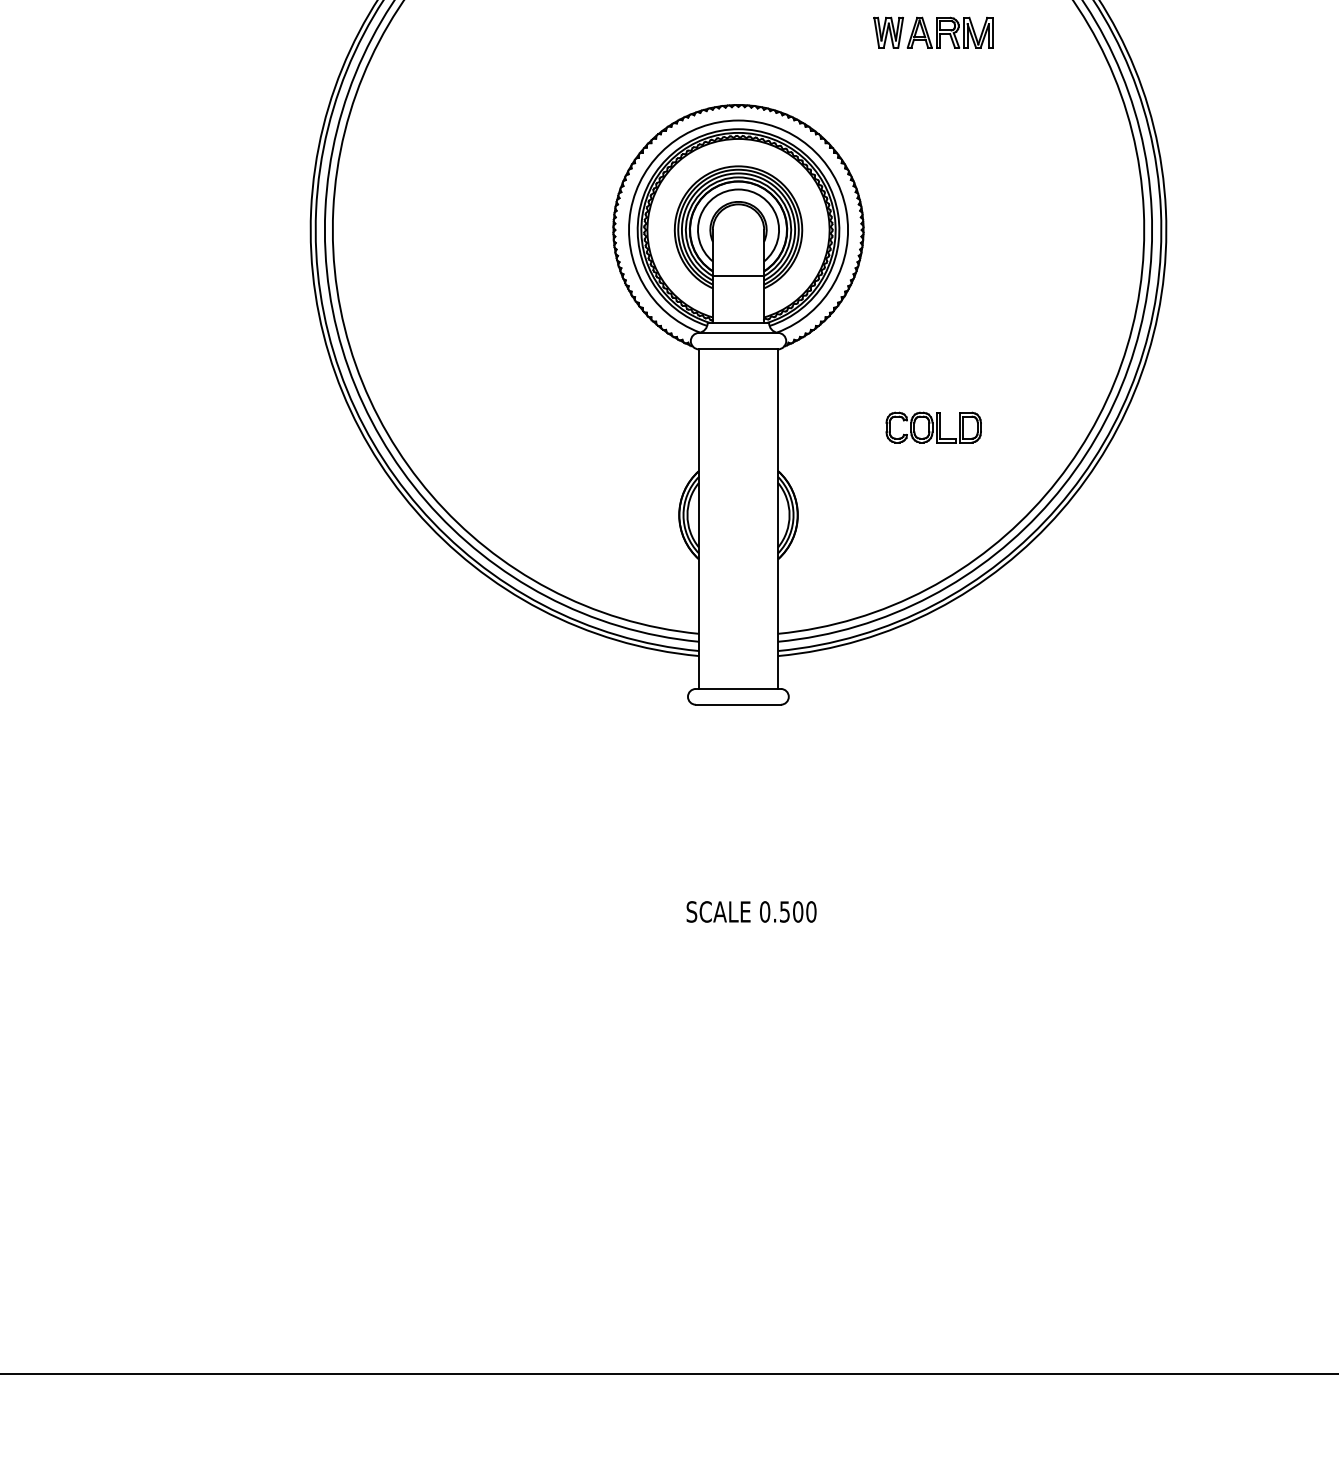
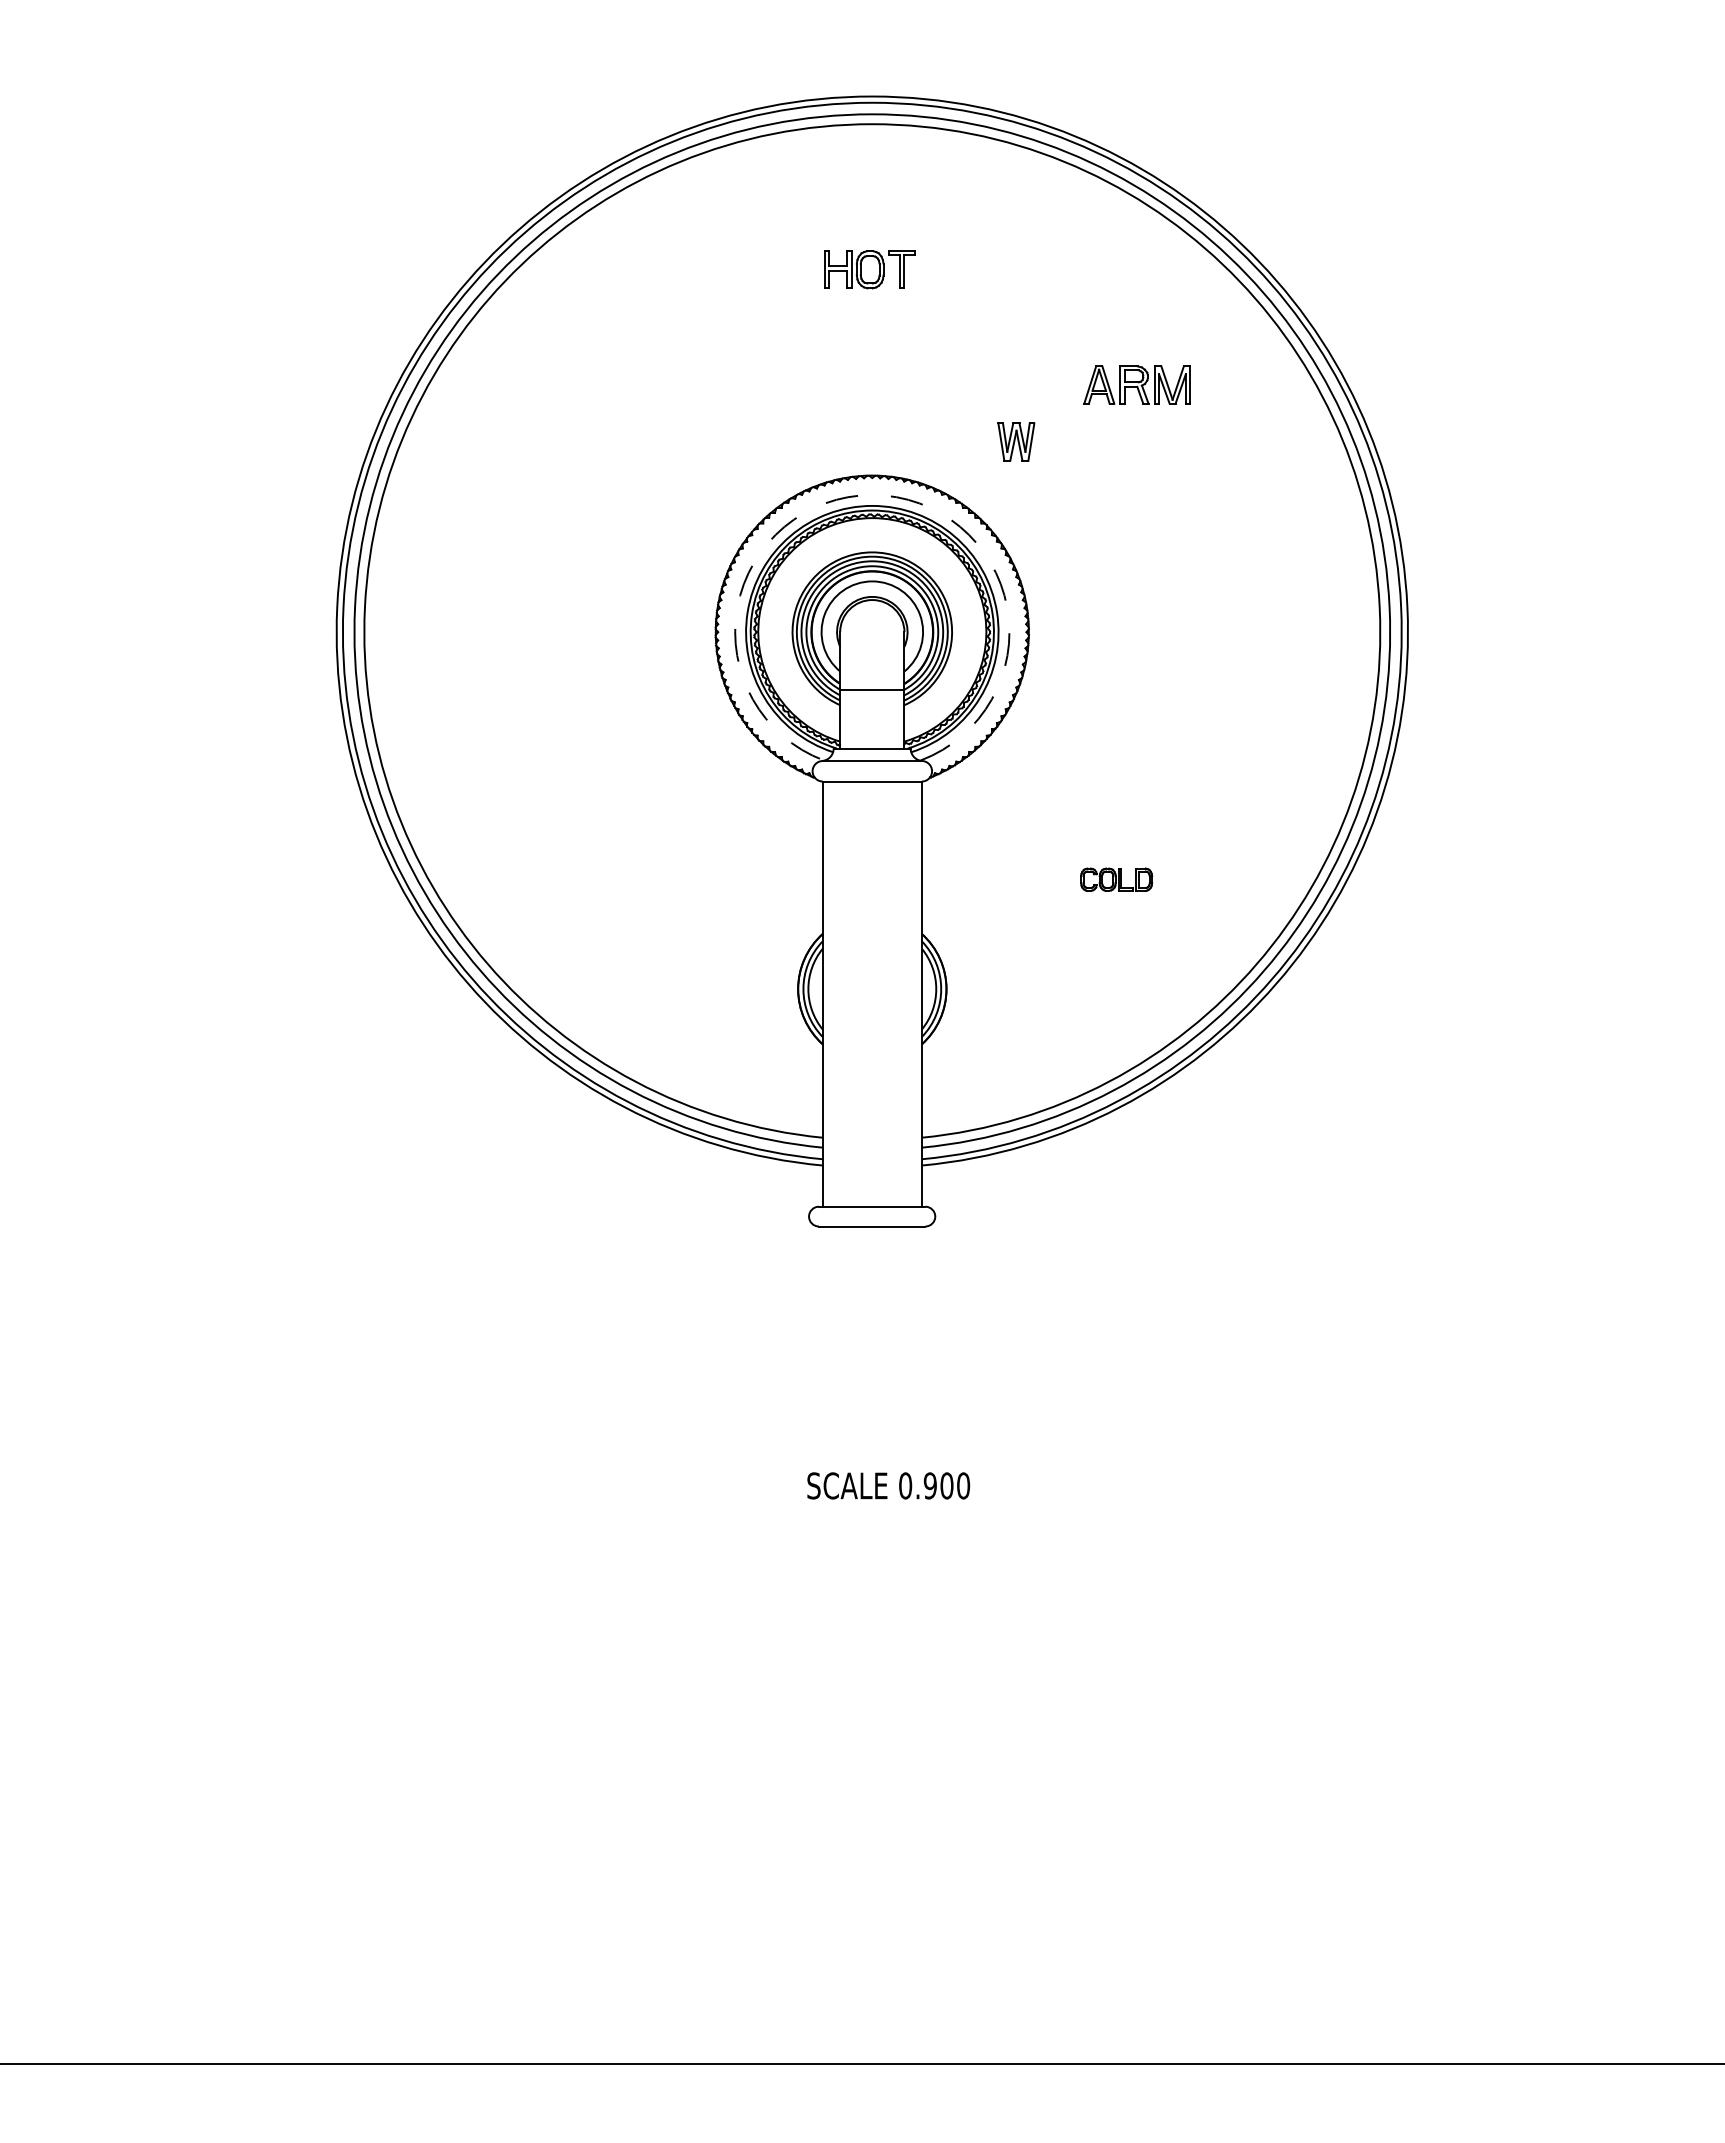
part: (888, 32) -> (1016, 441), moved
arc: (738, 120) -> (872, 495), solid -> dashed
part: (933, 427) -> (1116, 879), size x0.6
text: (784, 911) -> (929, 1485), 0.500 -> 0.900

